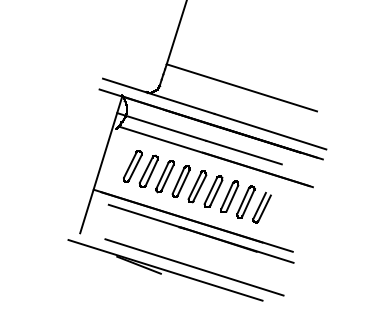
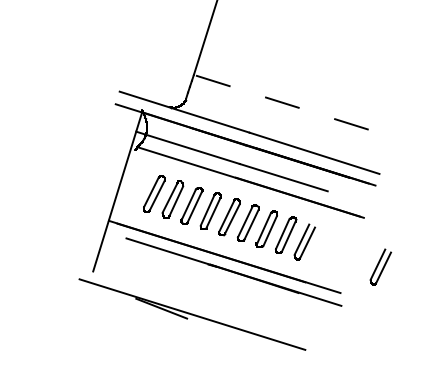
line: (242, 87) -> (281, 102), solid -> dashed
part: (327, 228) -> (380, 266), added
line: (193, 266) -> (225, 310), removed

